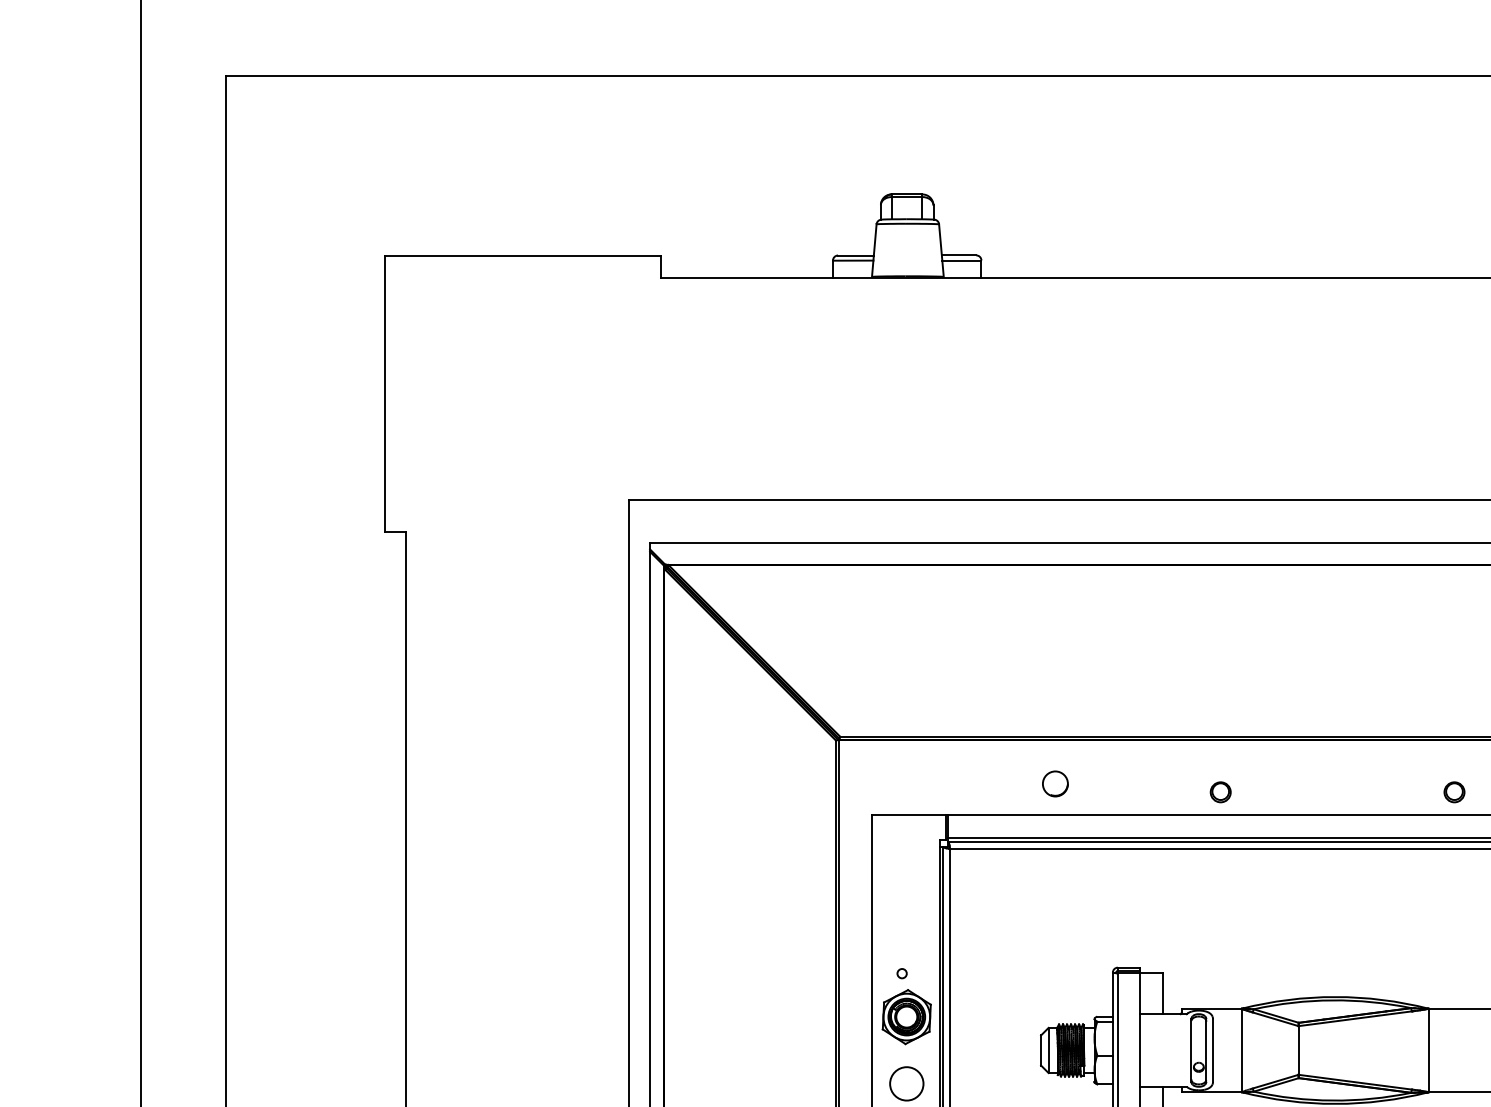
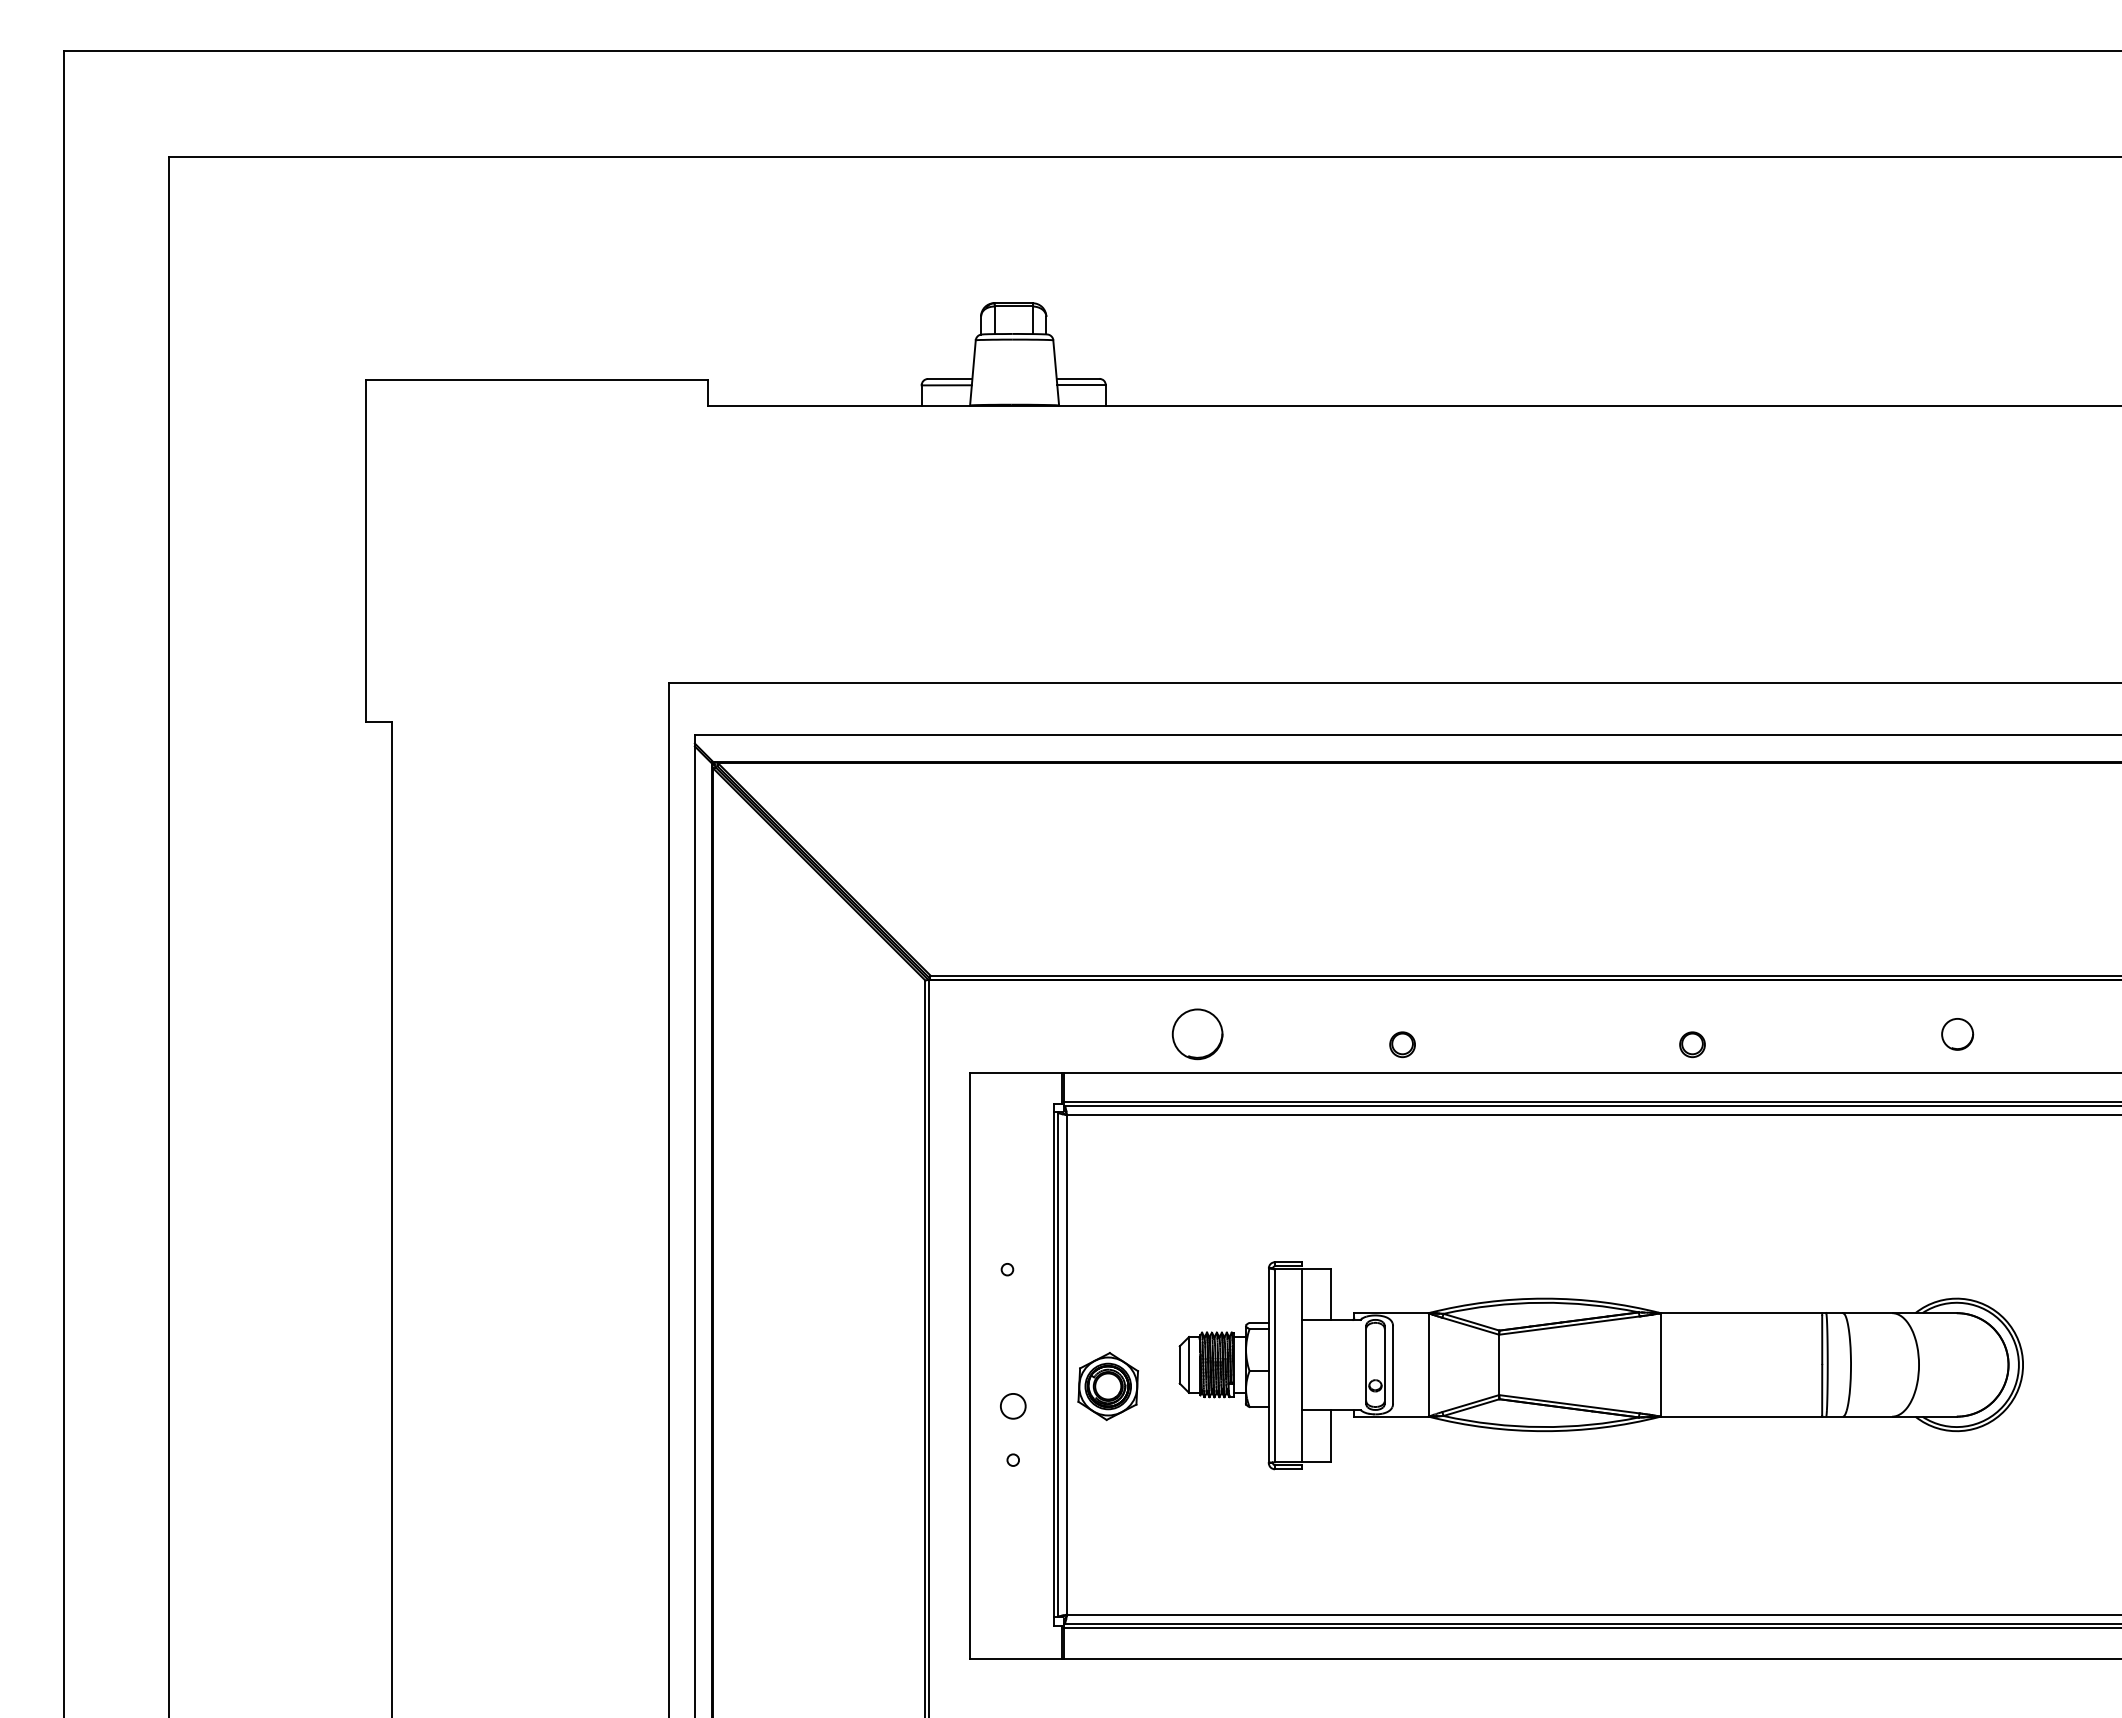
circle: (1055, 784) -> (1197, 1034), size x1.6
part: (906, 1017) -> (1107, 1386), moved
circle: (906, 1084) -> (1012, 1406), size x0.6

